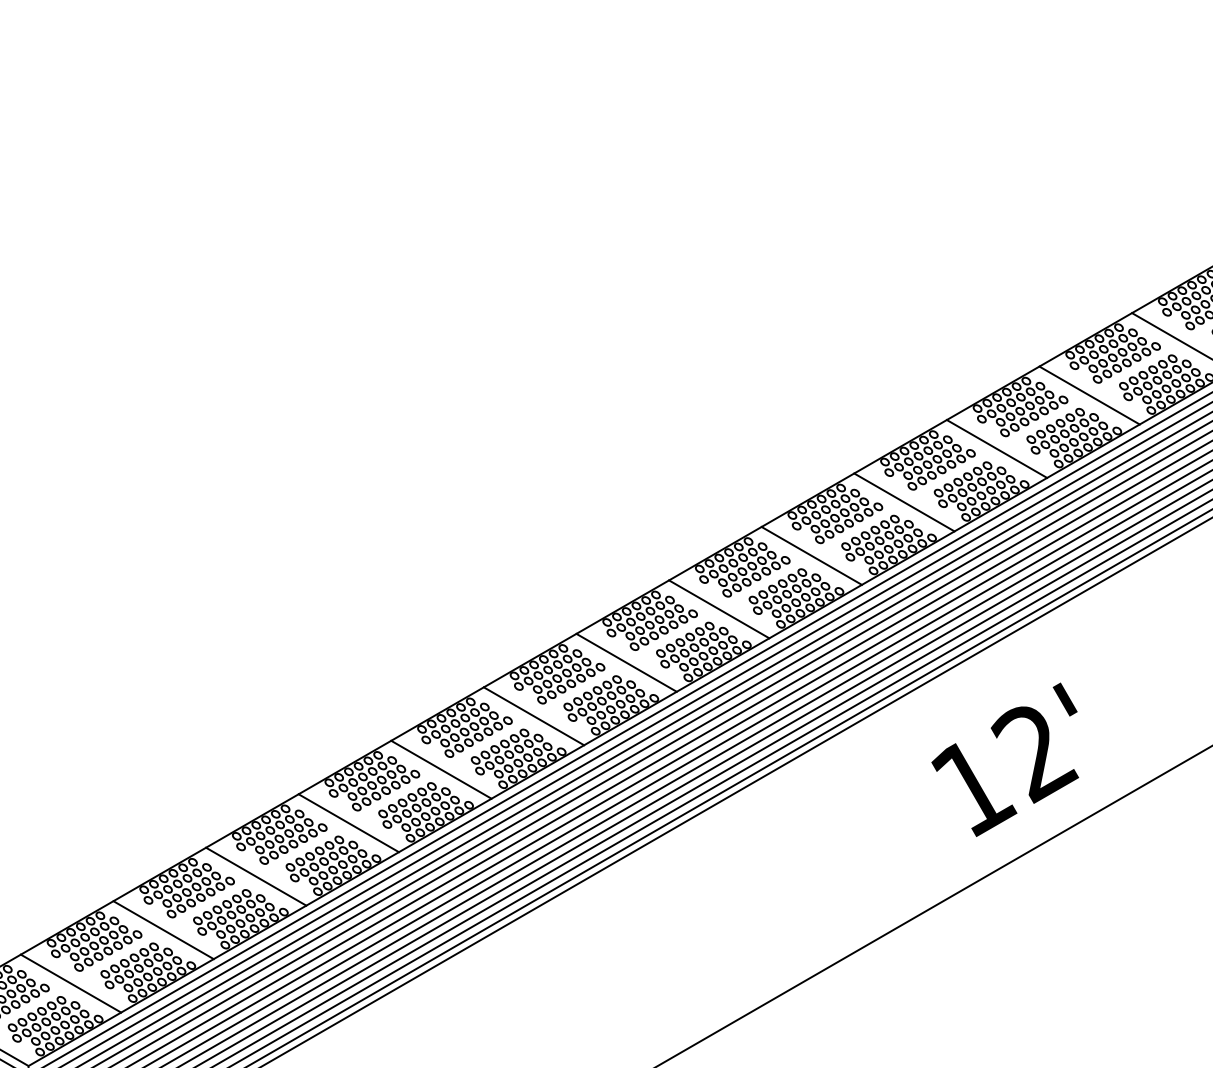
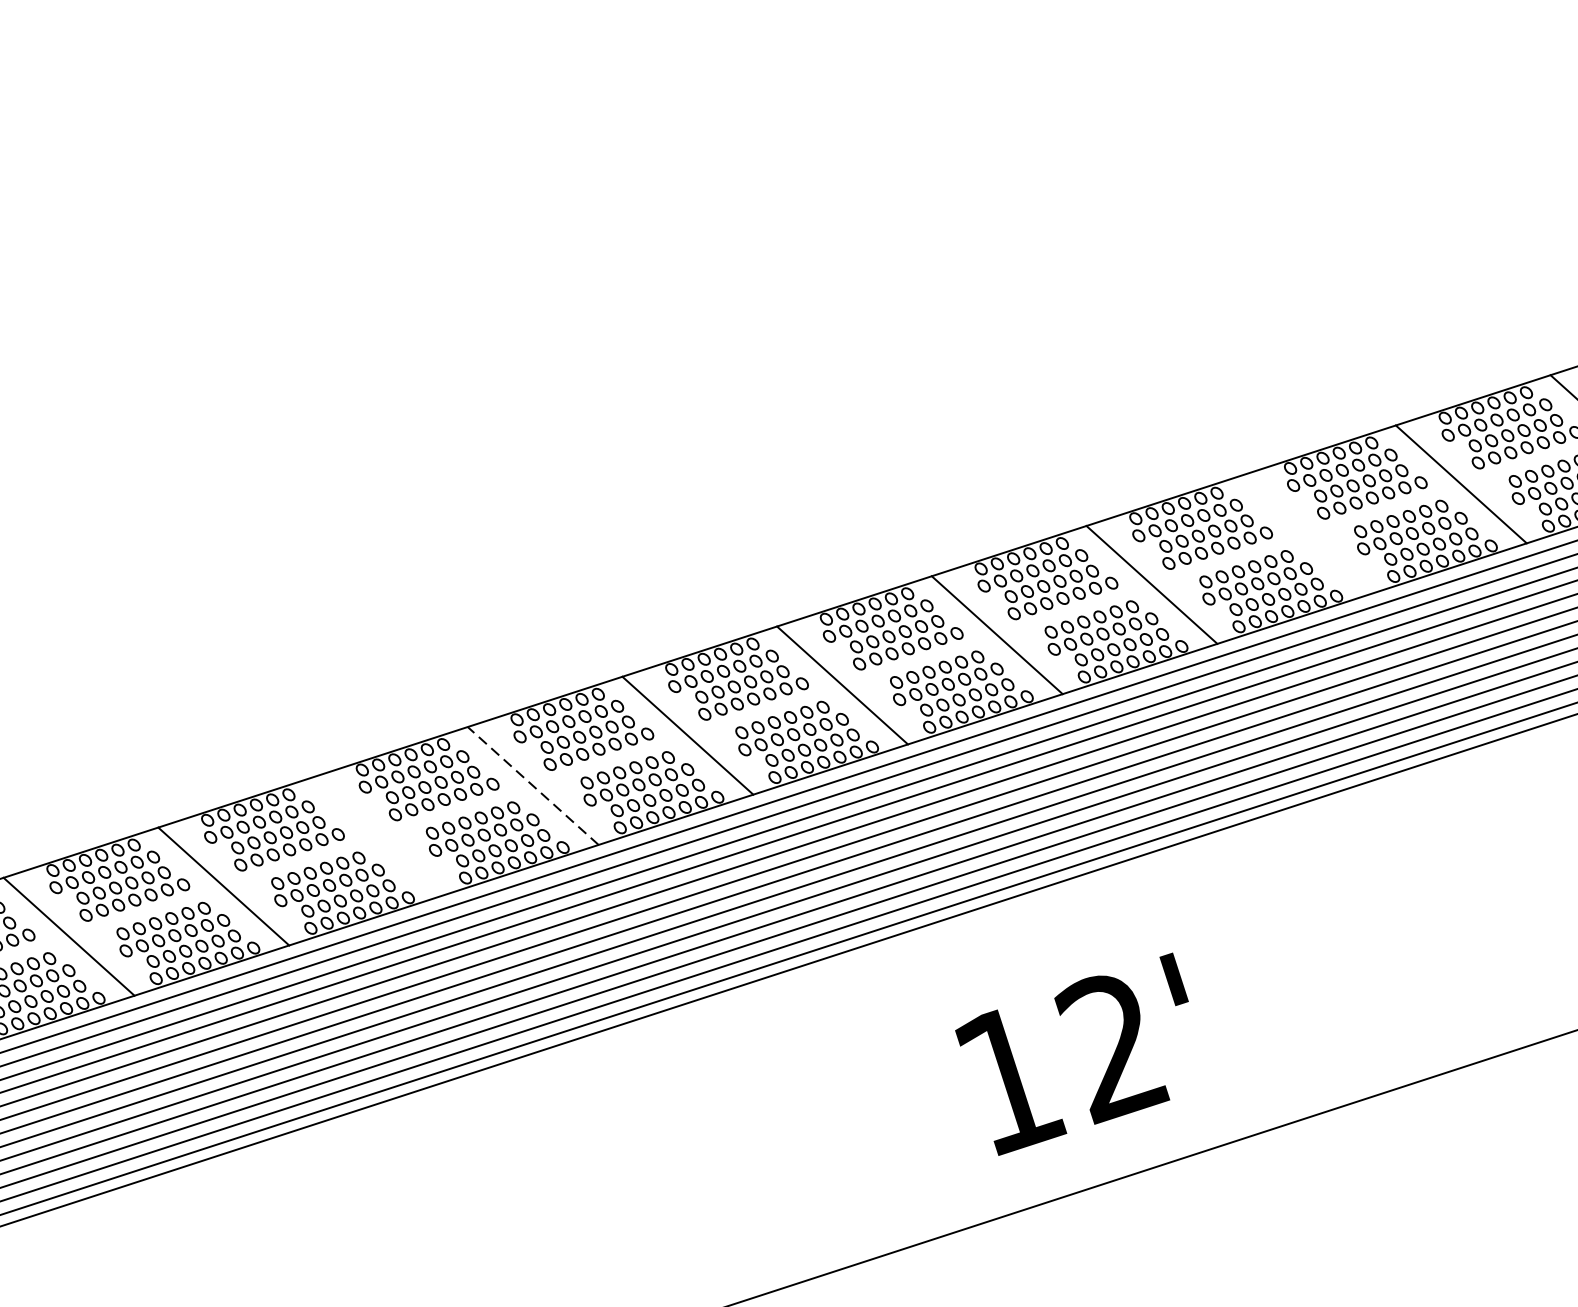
line: (1089, 395) -> (1306, 534), removed
line: (626, 662) -> (533, 785), solid -> dashed
line: (533, 716) -> (377, 836), removed

